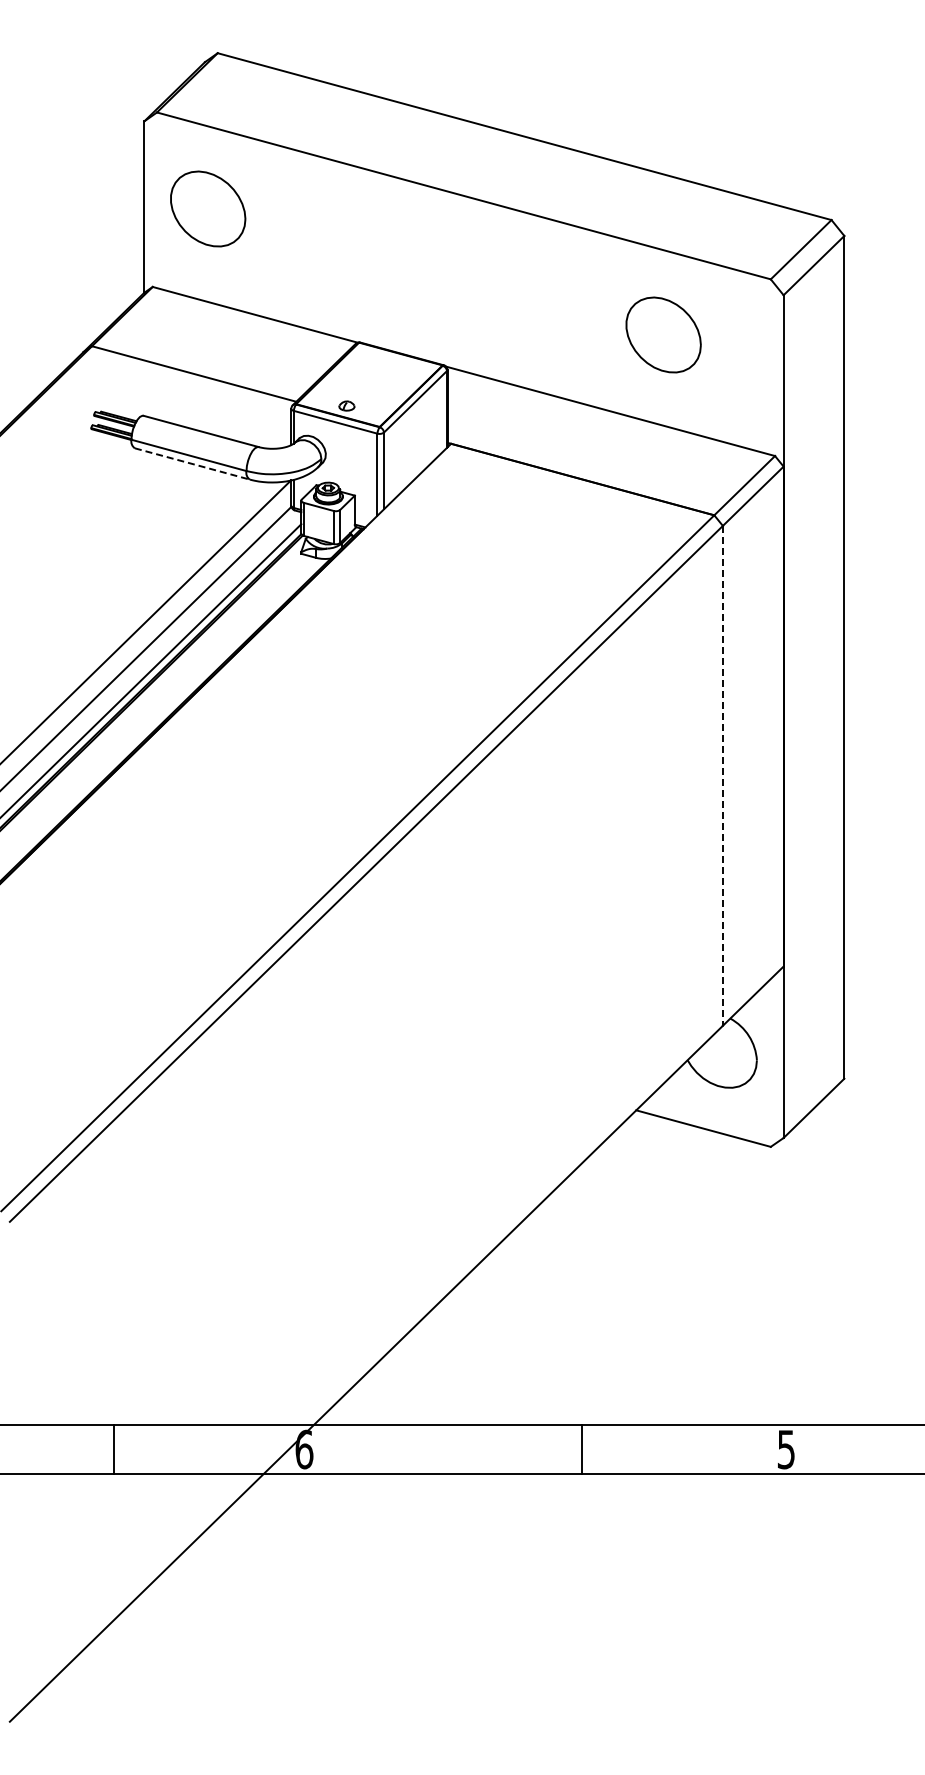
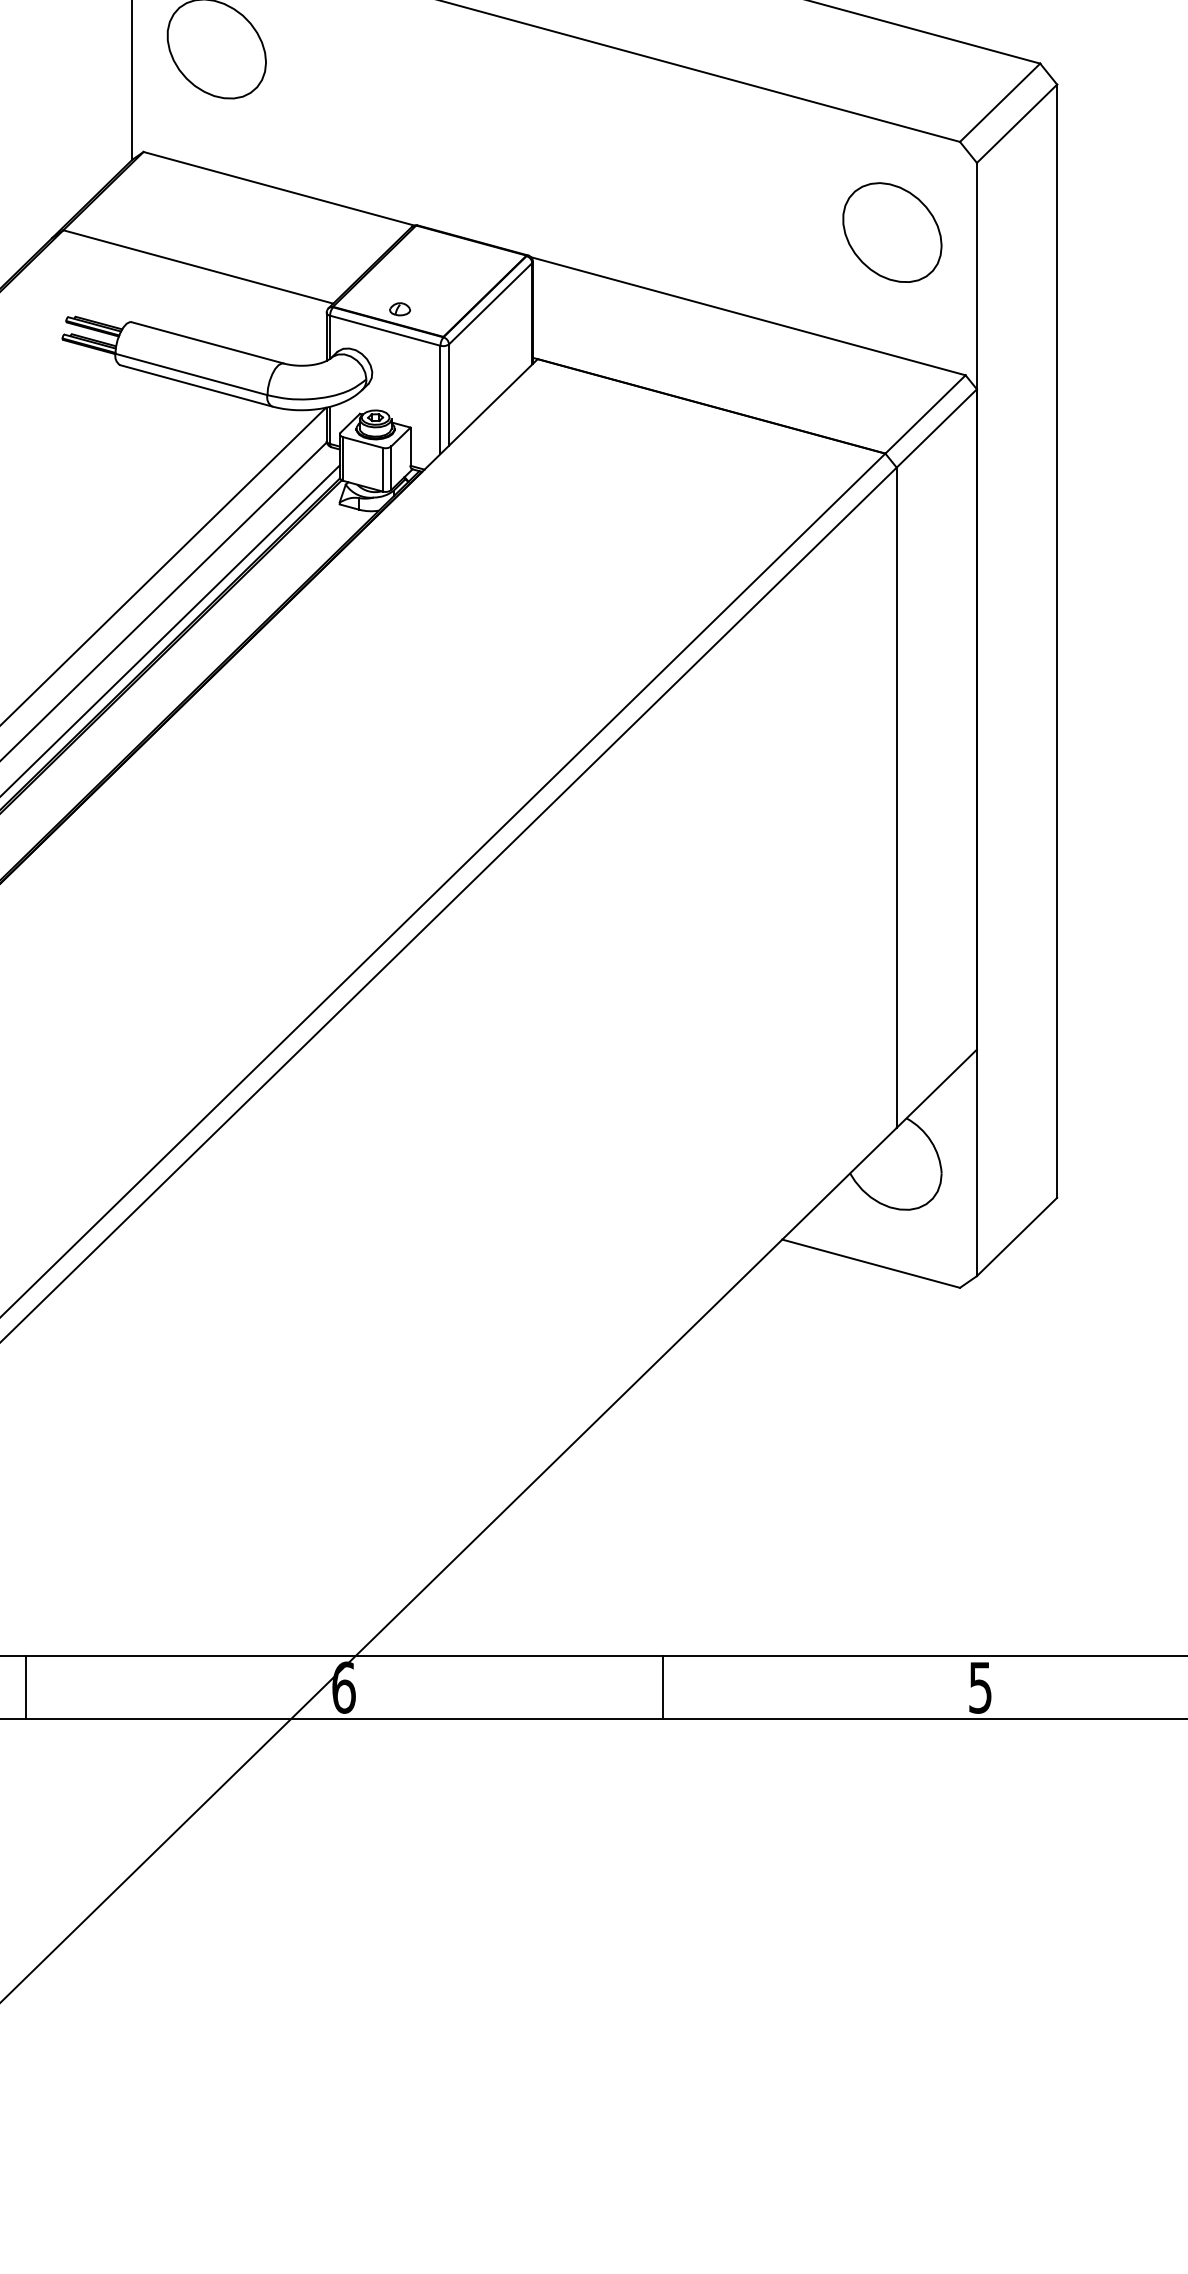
part: (663, 334) -> (892, 231), moved
line: (192, 463) -> (196, 385), dashed -> solid
line: (722, 775) -> (896, 797), dashed -> solid
line: (113, 1449) -> (25, 1687), moved
line: (581, 1449) -> (662, 1687), moved

